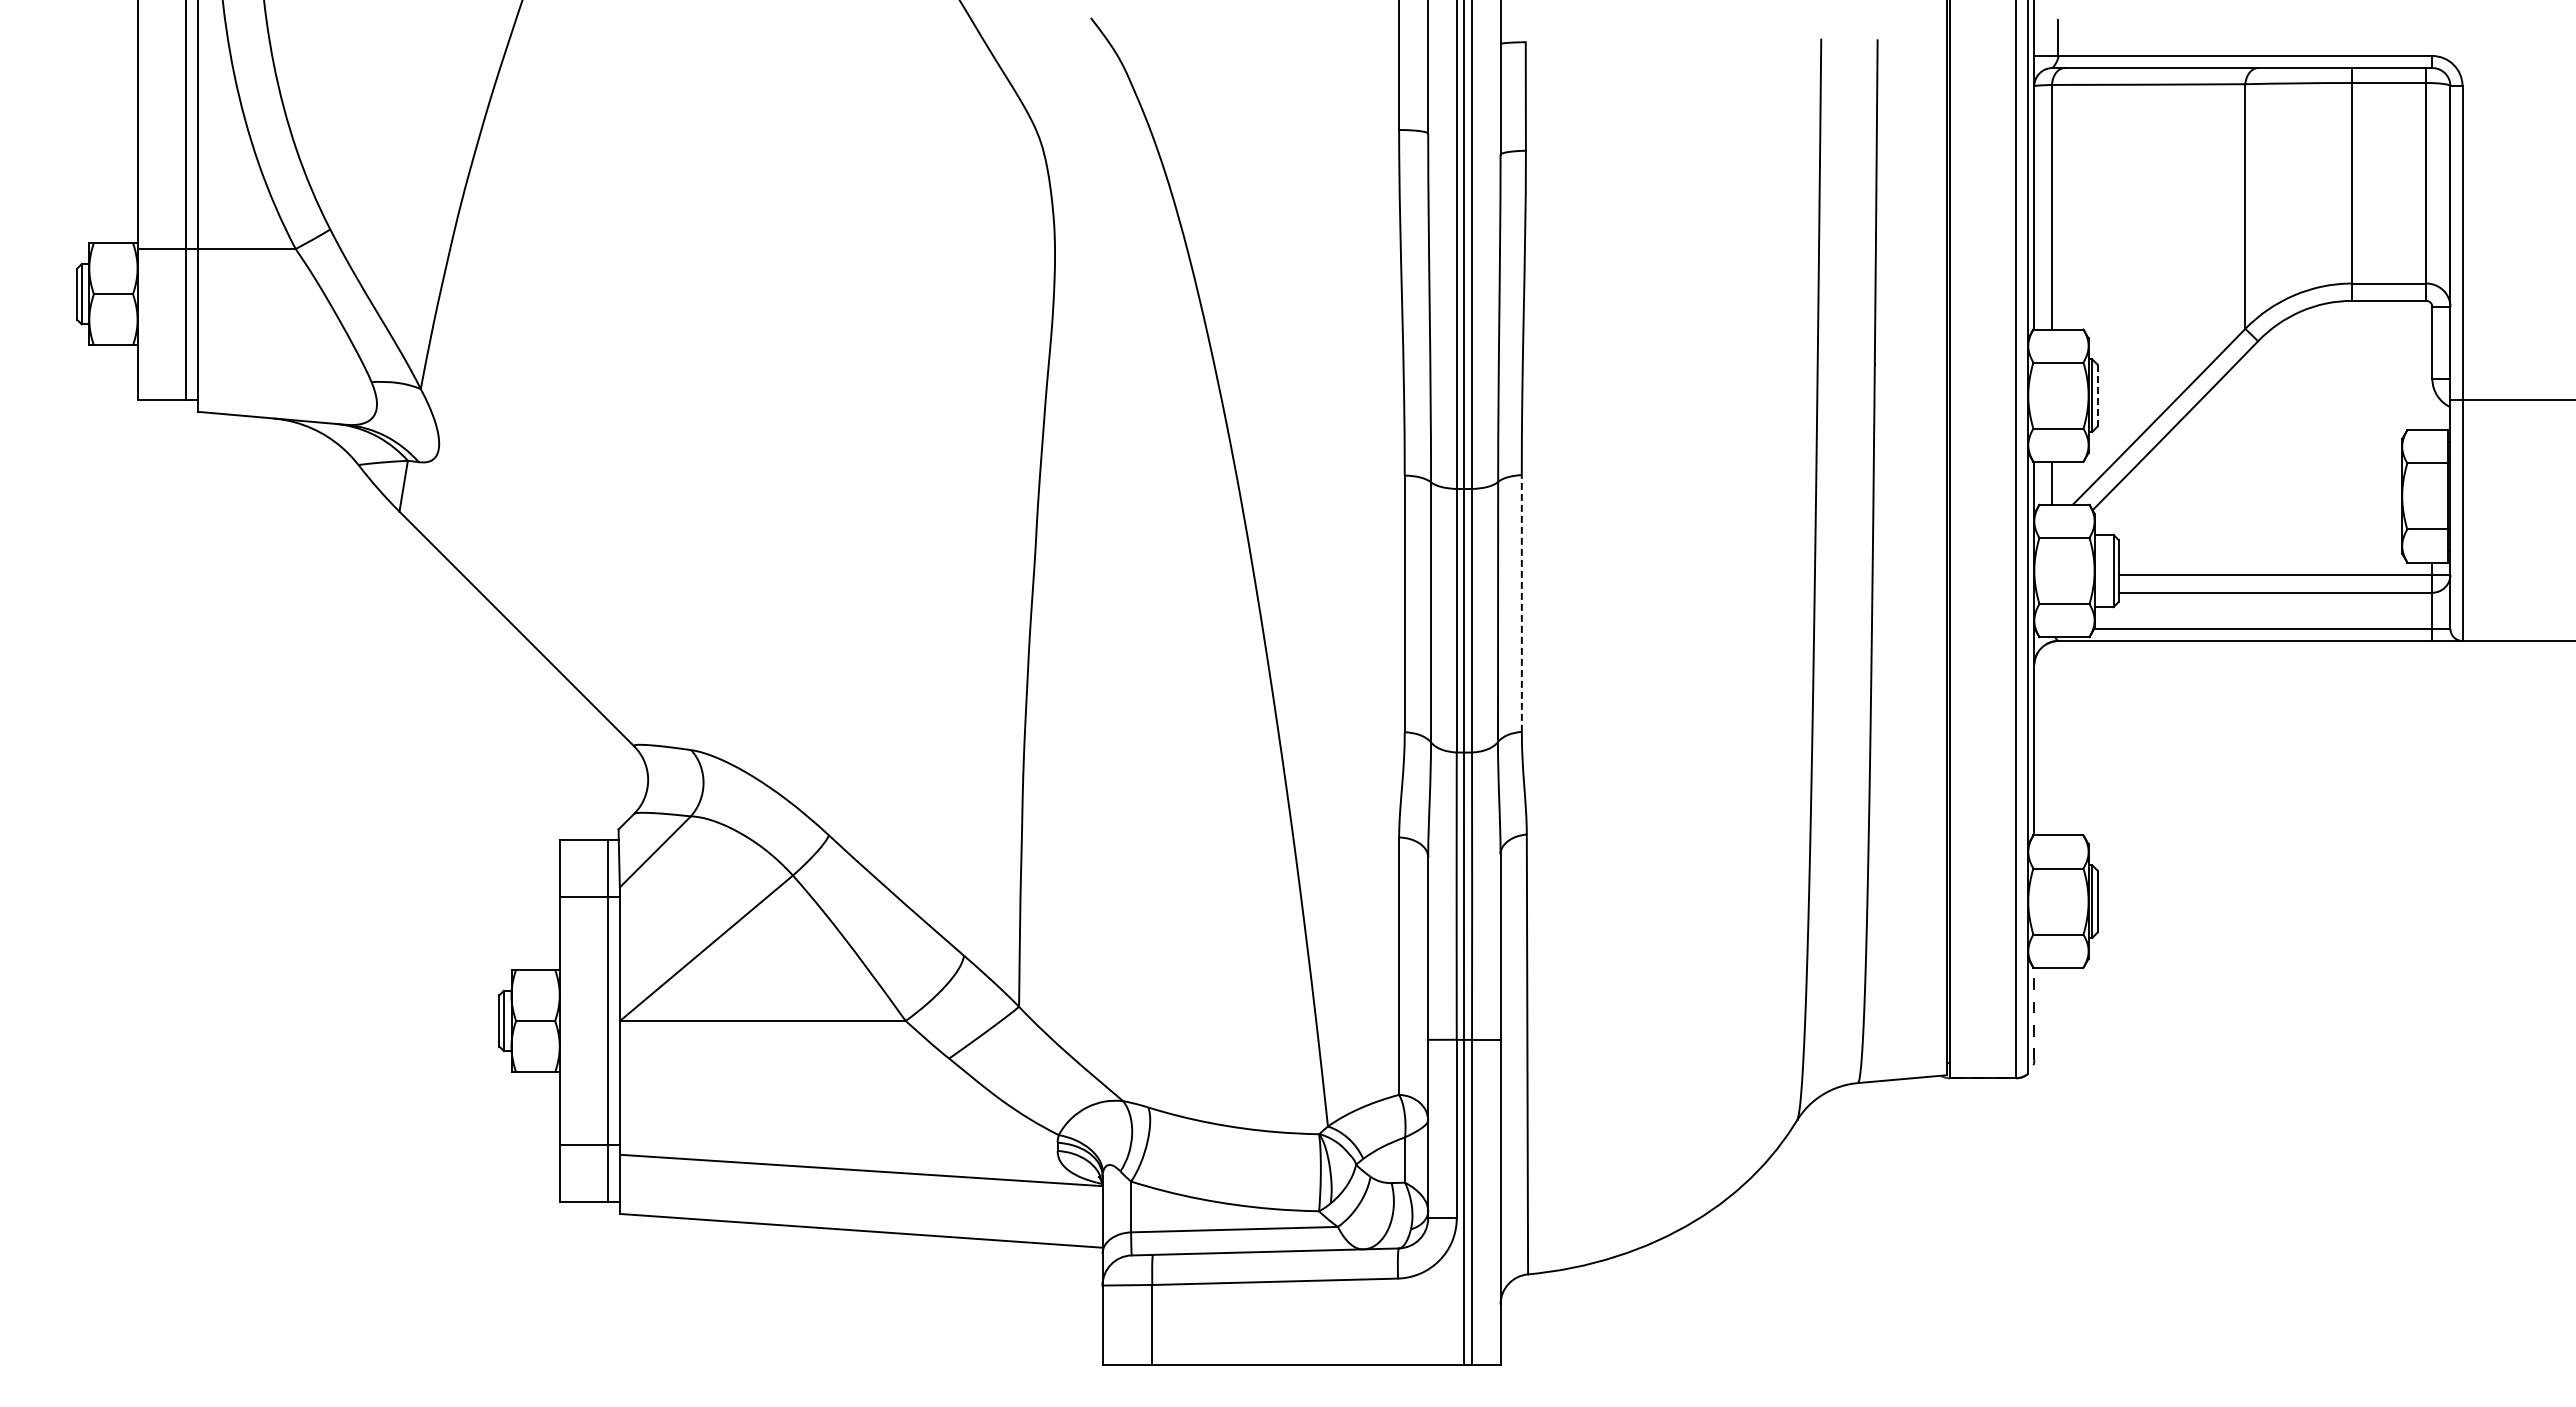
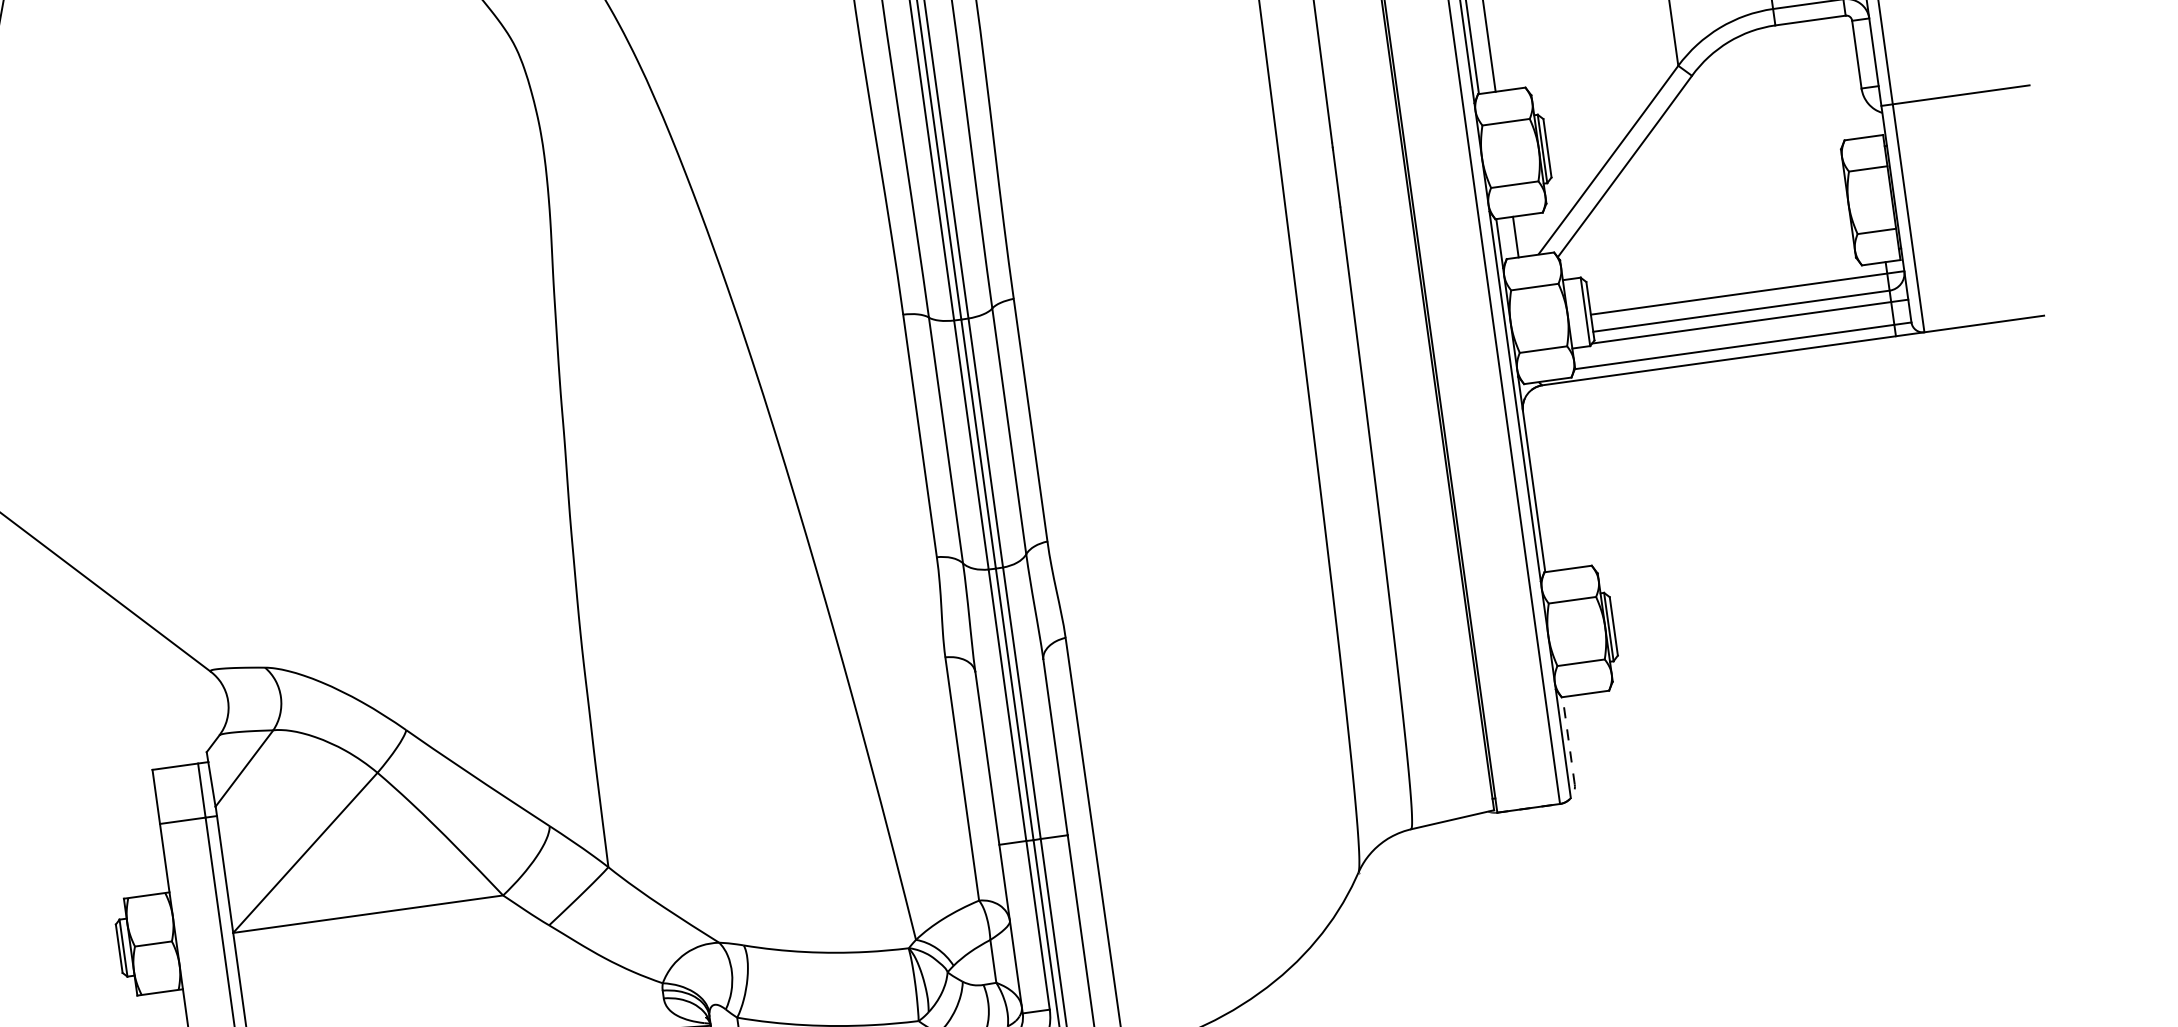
line: (2097, 395) -> (1547, 148), dashed -> solid
line: (1521, 603) -> (1030, 420), dashed -> solid
line: (2282, 604) -> (1749, 321), added

